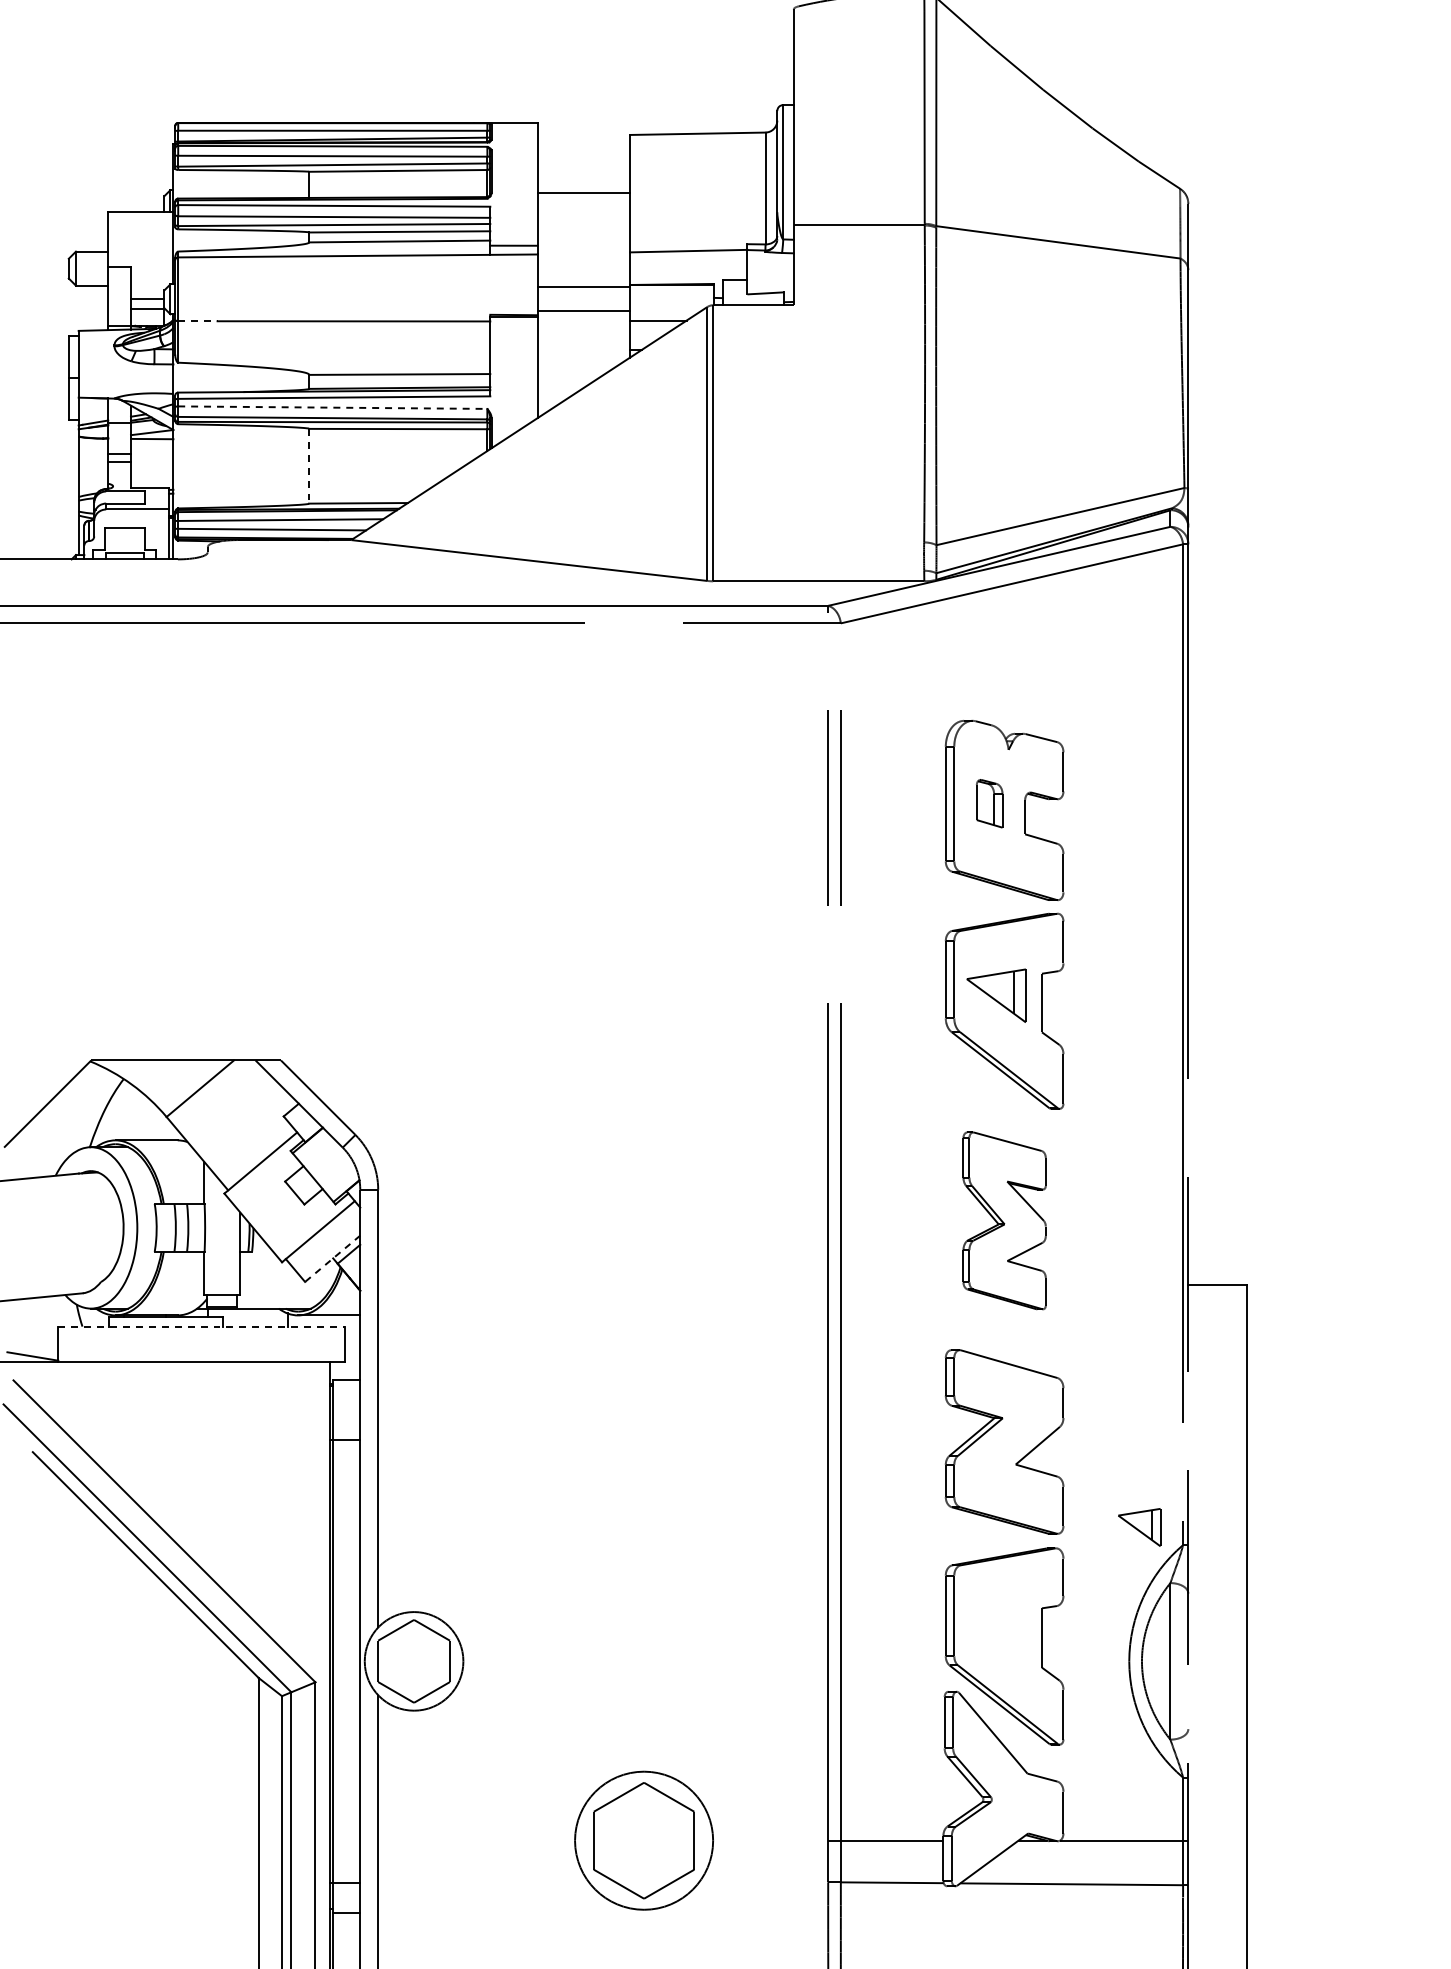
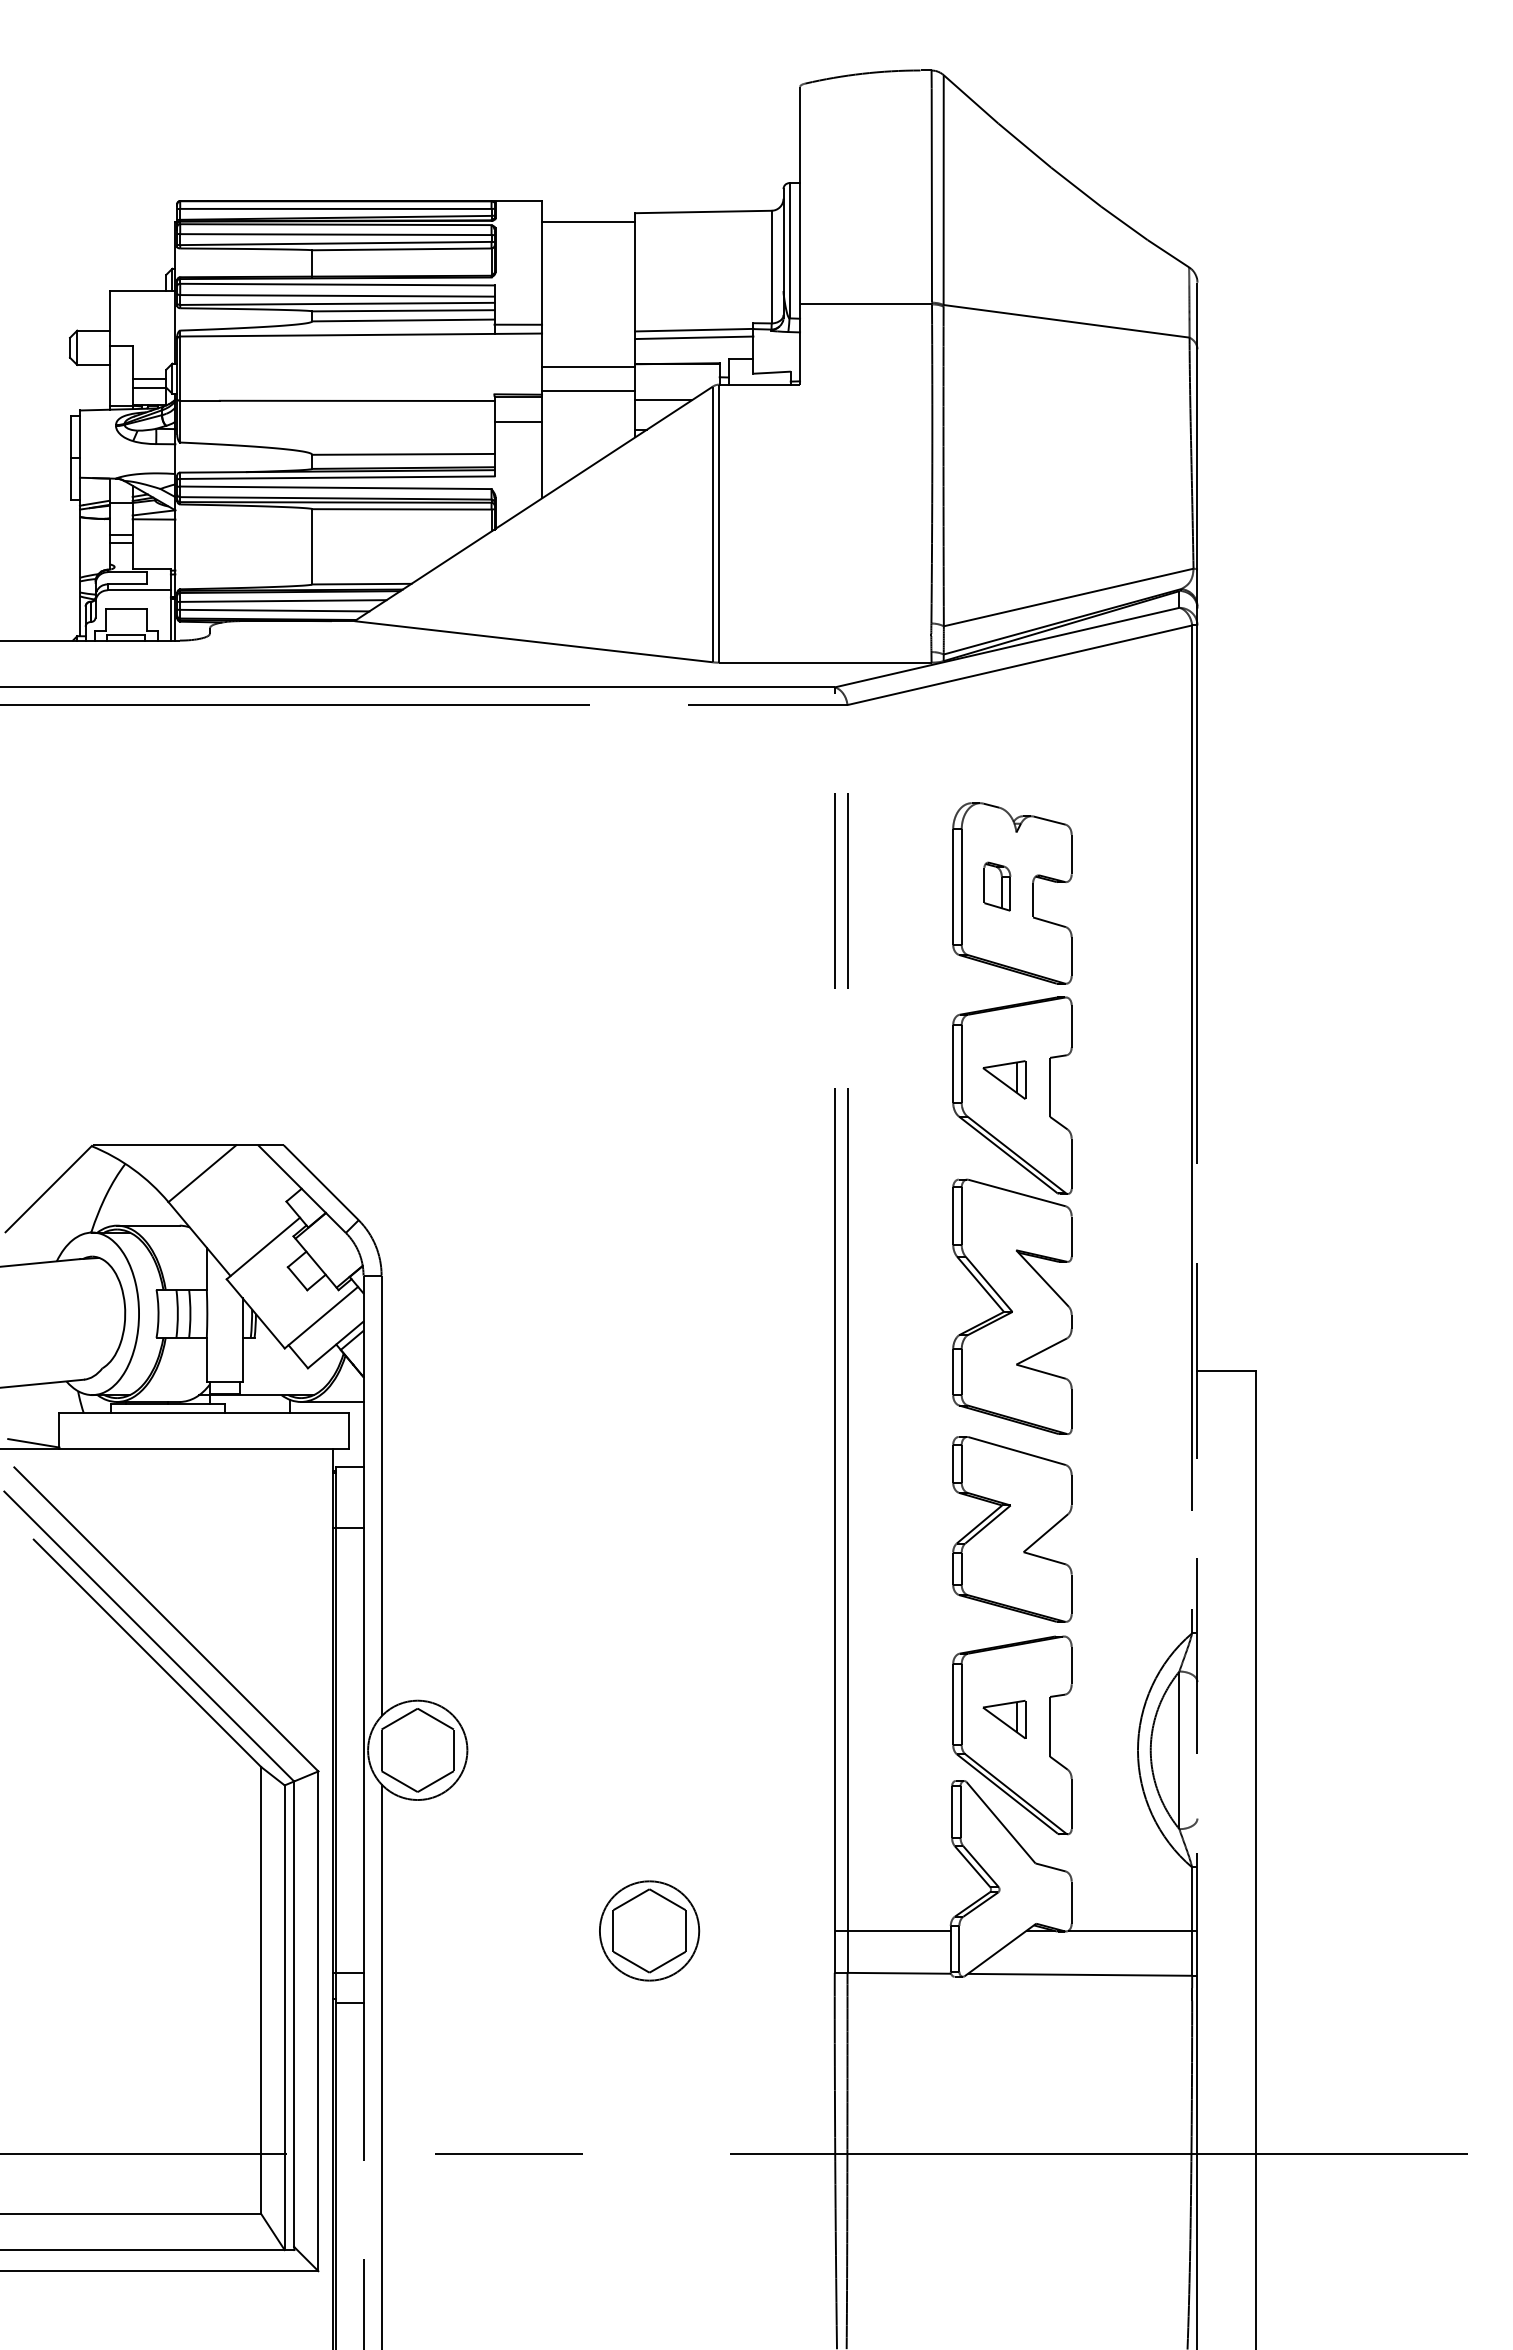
line: (583, 192) -> (588, 222), moved
line: (688, 258) -> (694, 337), added
line: (198, 320) -> (200, 400), dashed -> solid
line: (514, 342) -> (518, 422), added
line: (332, 407) -> (335, 487), dashed -> solid
line: (309, 465) -> (312, 546), dashed -> solid
part: (996, 995) -> (1004, 1079), size x0.71
part: (1004, 1220) -> (1012, 1306), size x1.43
line: (332, 1259) -> (335, 1345), dashed -> solid
line: (201, 1326) -> (203, 1413), dashed -> solid
part: (1139, 1527) -> (1004, 1719), moved
part: (644, 1840) -> (649, 1930), size x0.71

